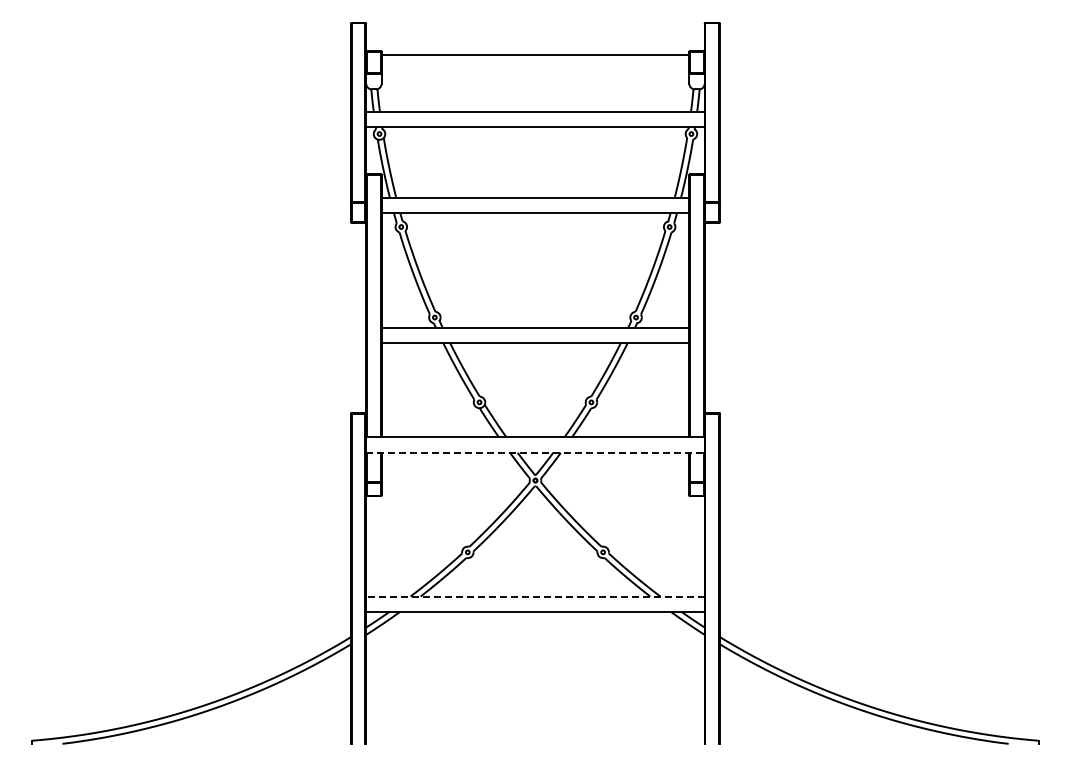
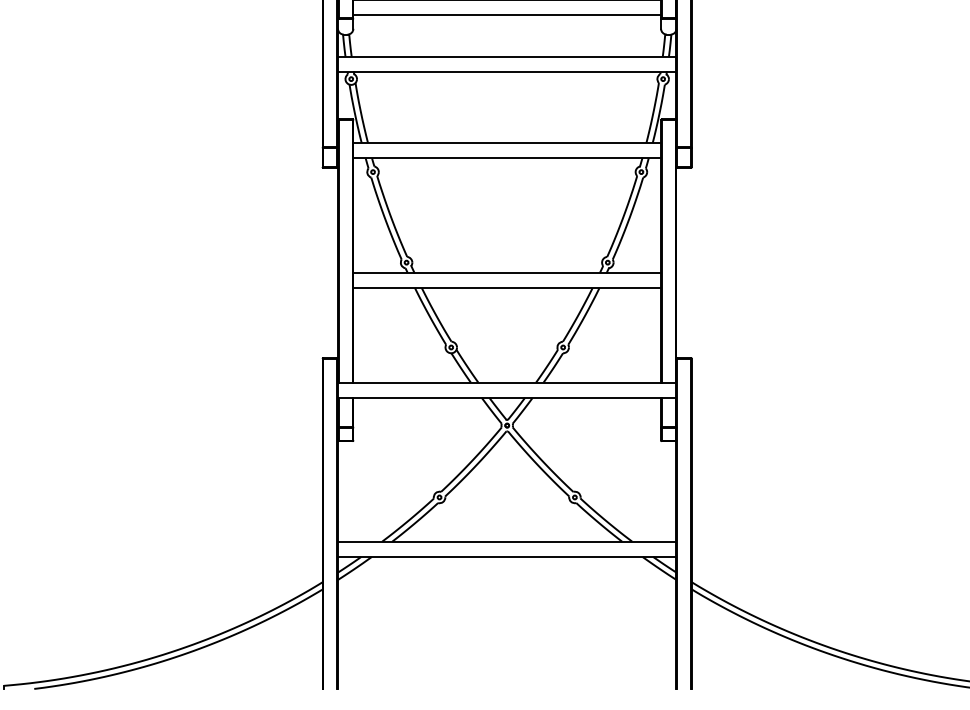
line: (535, 70) -> (507, 15), added
line: (535, 452) -> (507, 397), dashed -> solid
line: (534, 596) -> (506, 541), dashed -> solid

